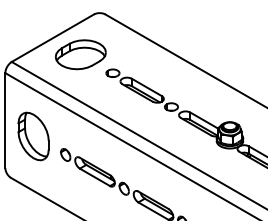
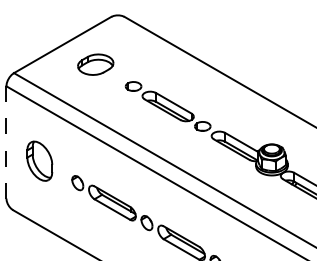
part: (80, 54) -> (95, 64), size x0.6
line: (5, 120) -> (6, 142), solid -> dashed
part: (33, 136) -> (39, 161), size x0.7

